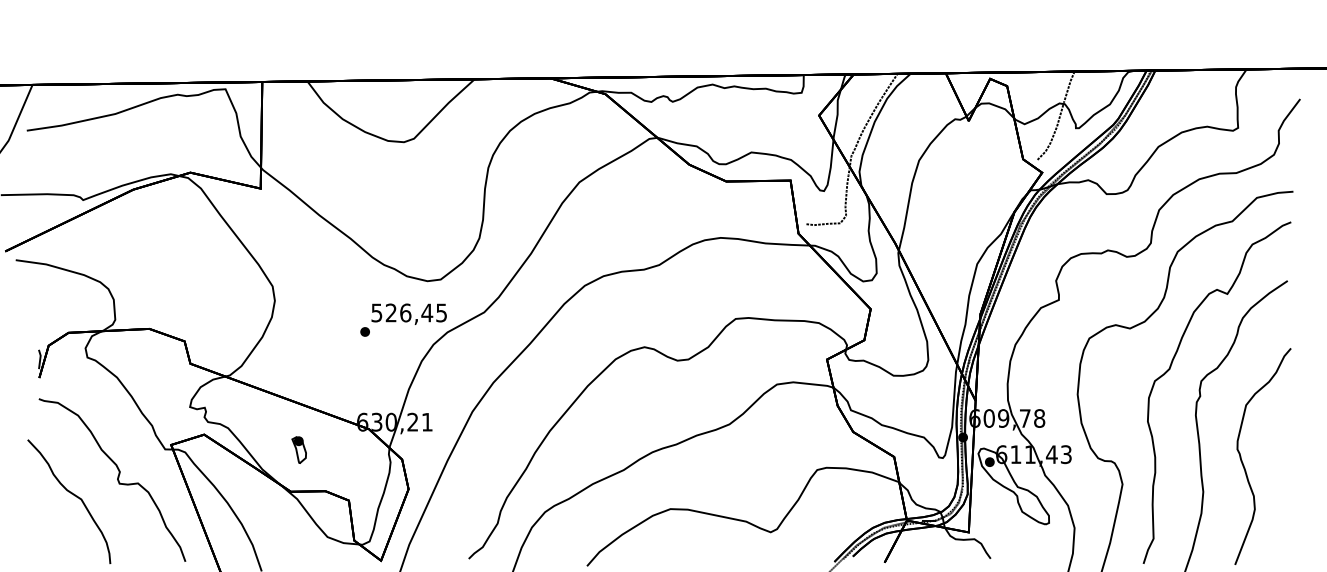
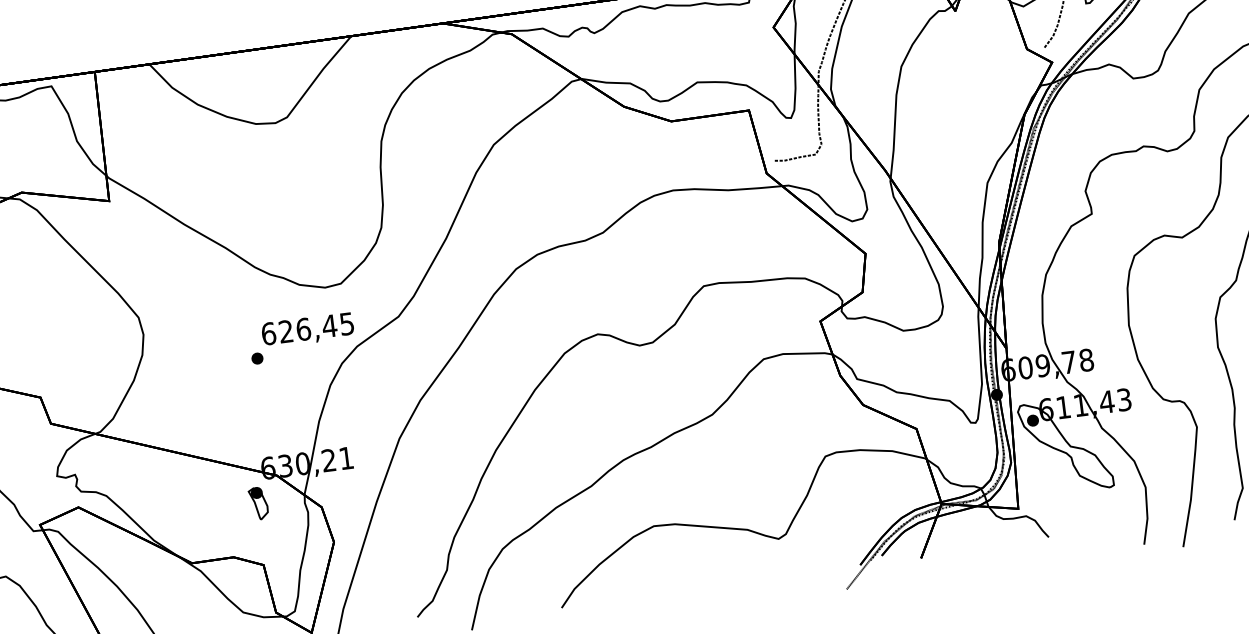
text: (376, 312) -> (268, 333), 526,45 -> 626,45
part: (298, 449) -> (257, 503), moved

